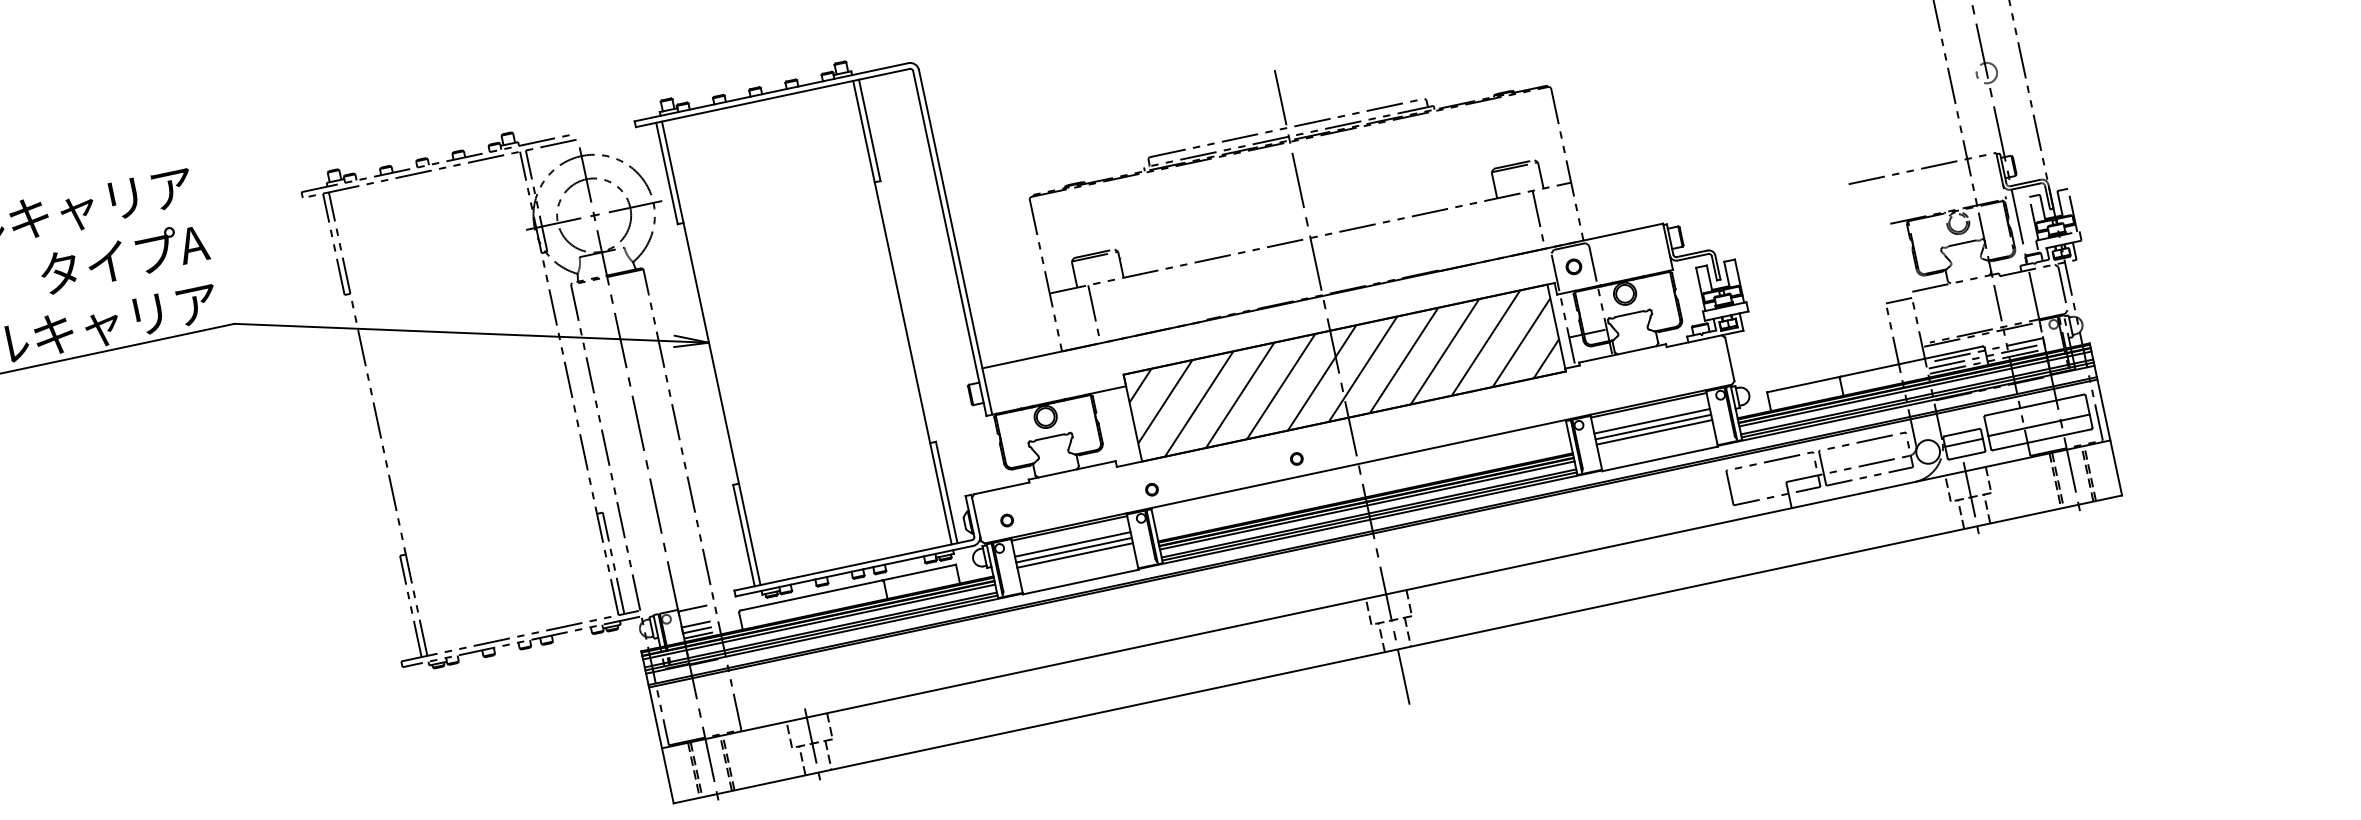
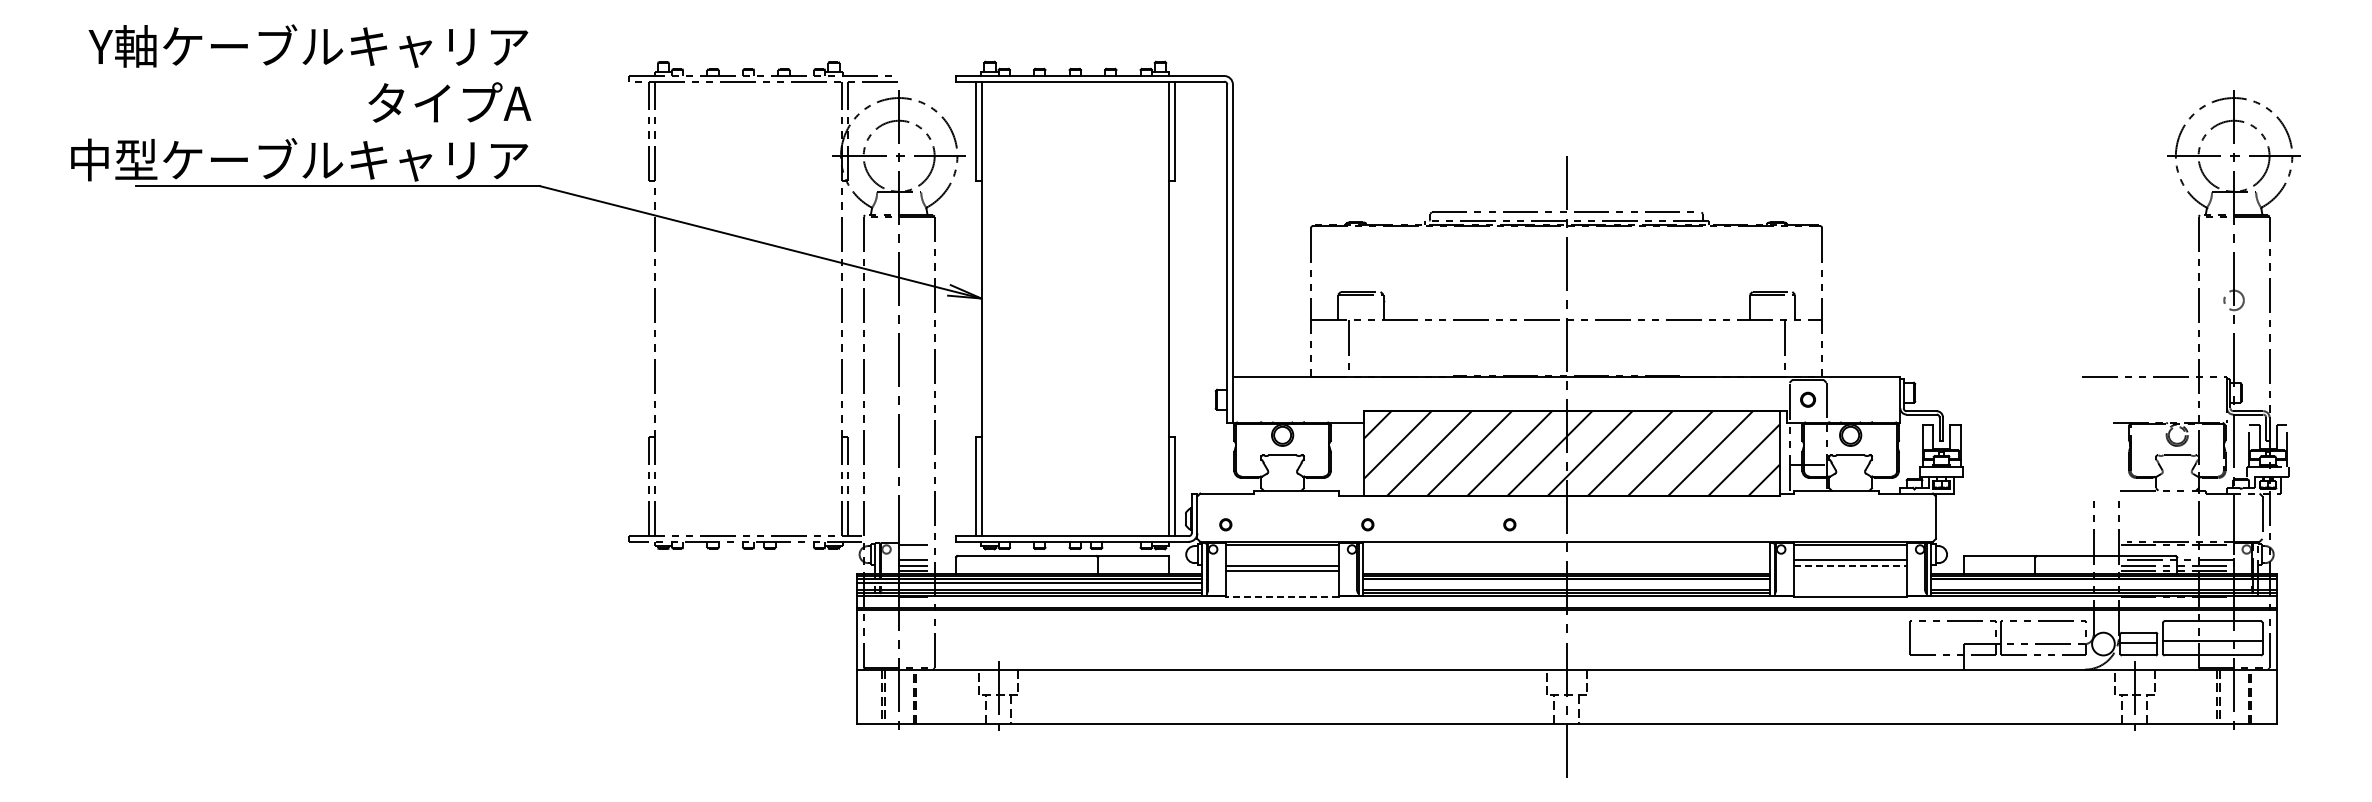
line: (1899, 300) -> (2106, 496), removed
line: (1914, 389) -> (2103, 582), removed
line: (1653, 426) -> (1850, 565), solid -> dashed
line: (1654, 432) -> (1850, 571), removed
line: (1367, 505) -> (1566, 582), removed
line: (1072, 544) -> (1282, 560), removed
line: (1080, 582) -> (1282, 597), solid -> dashed

